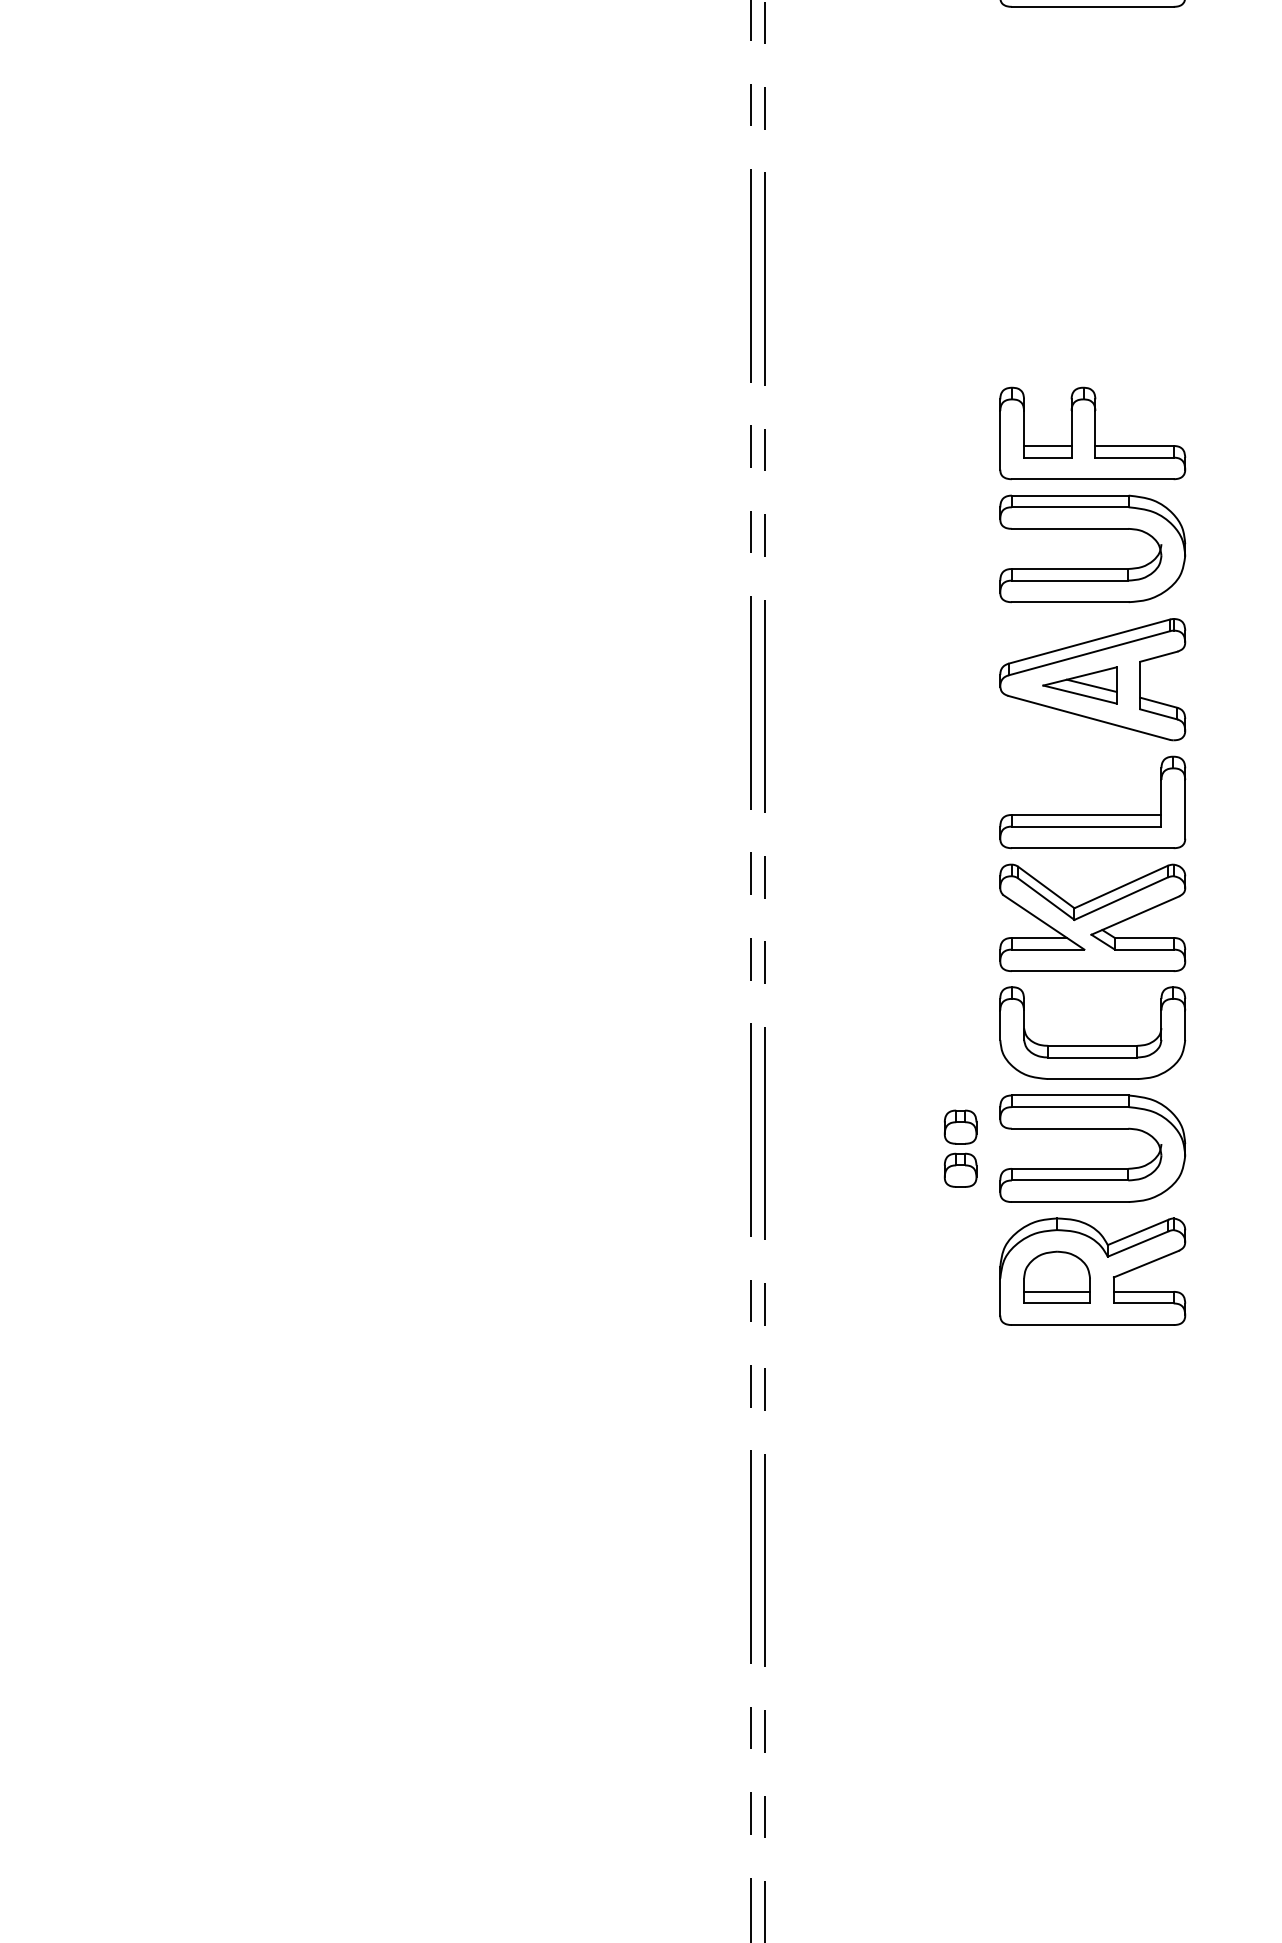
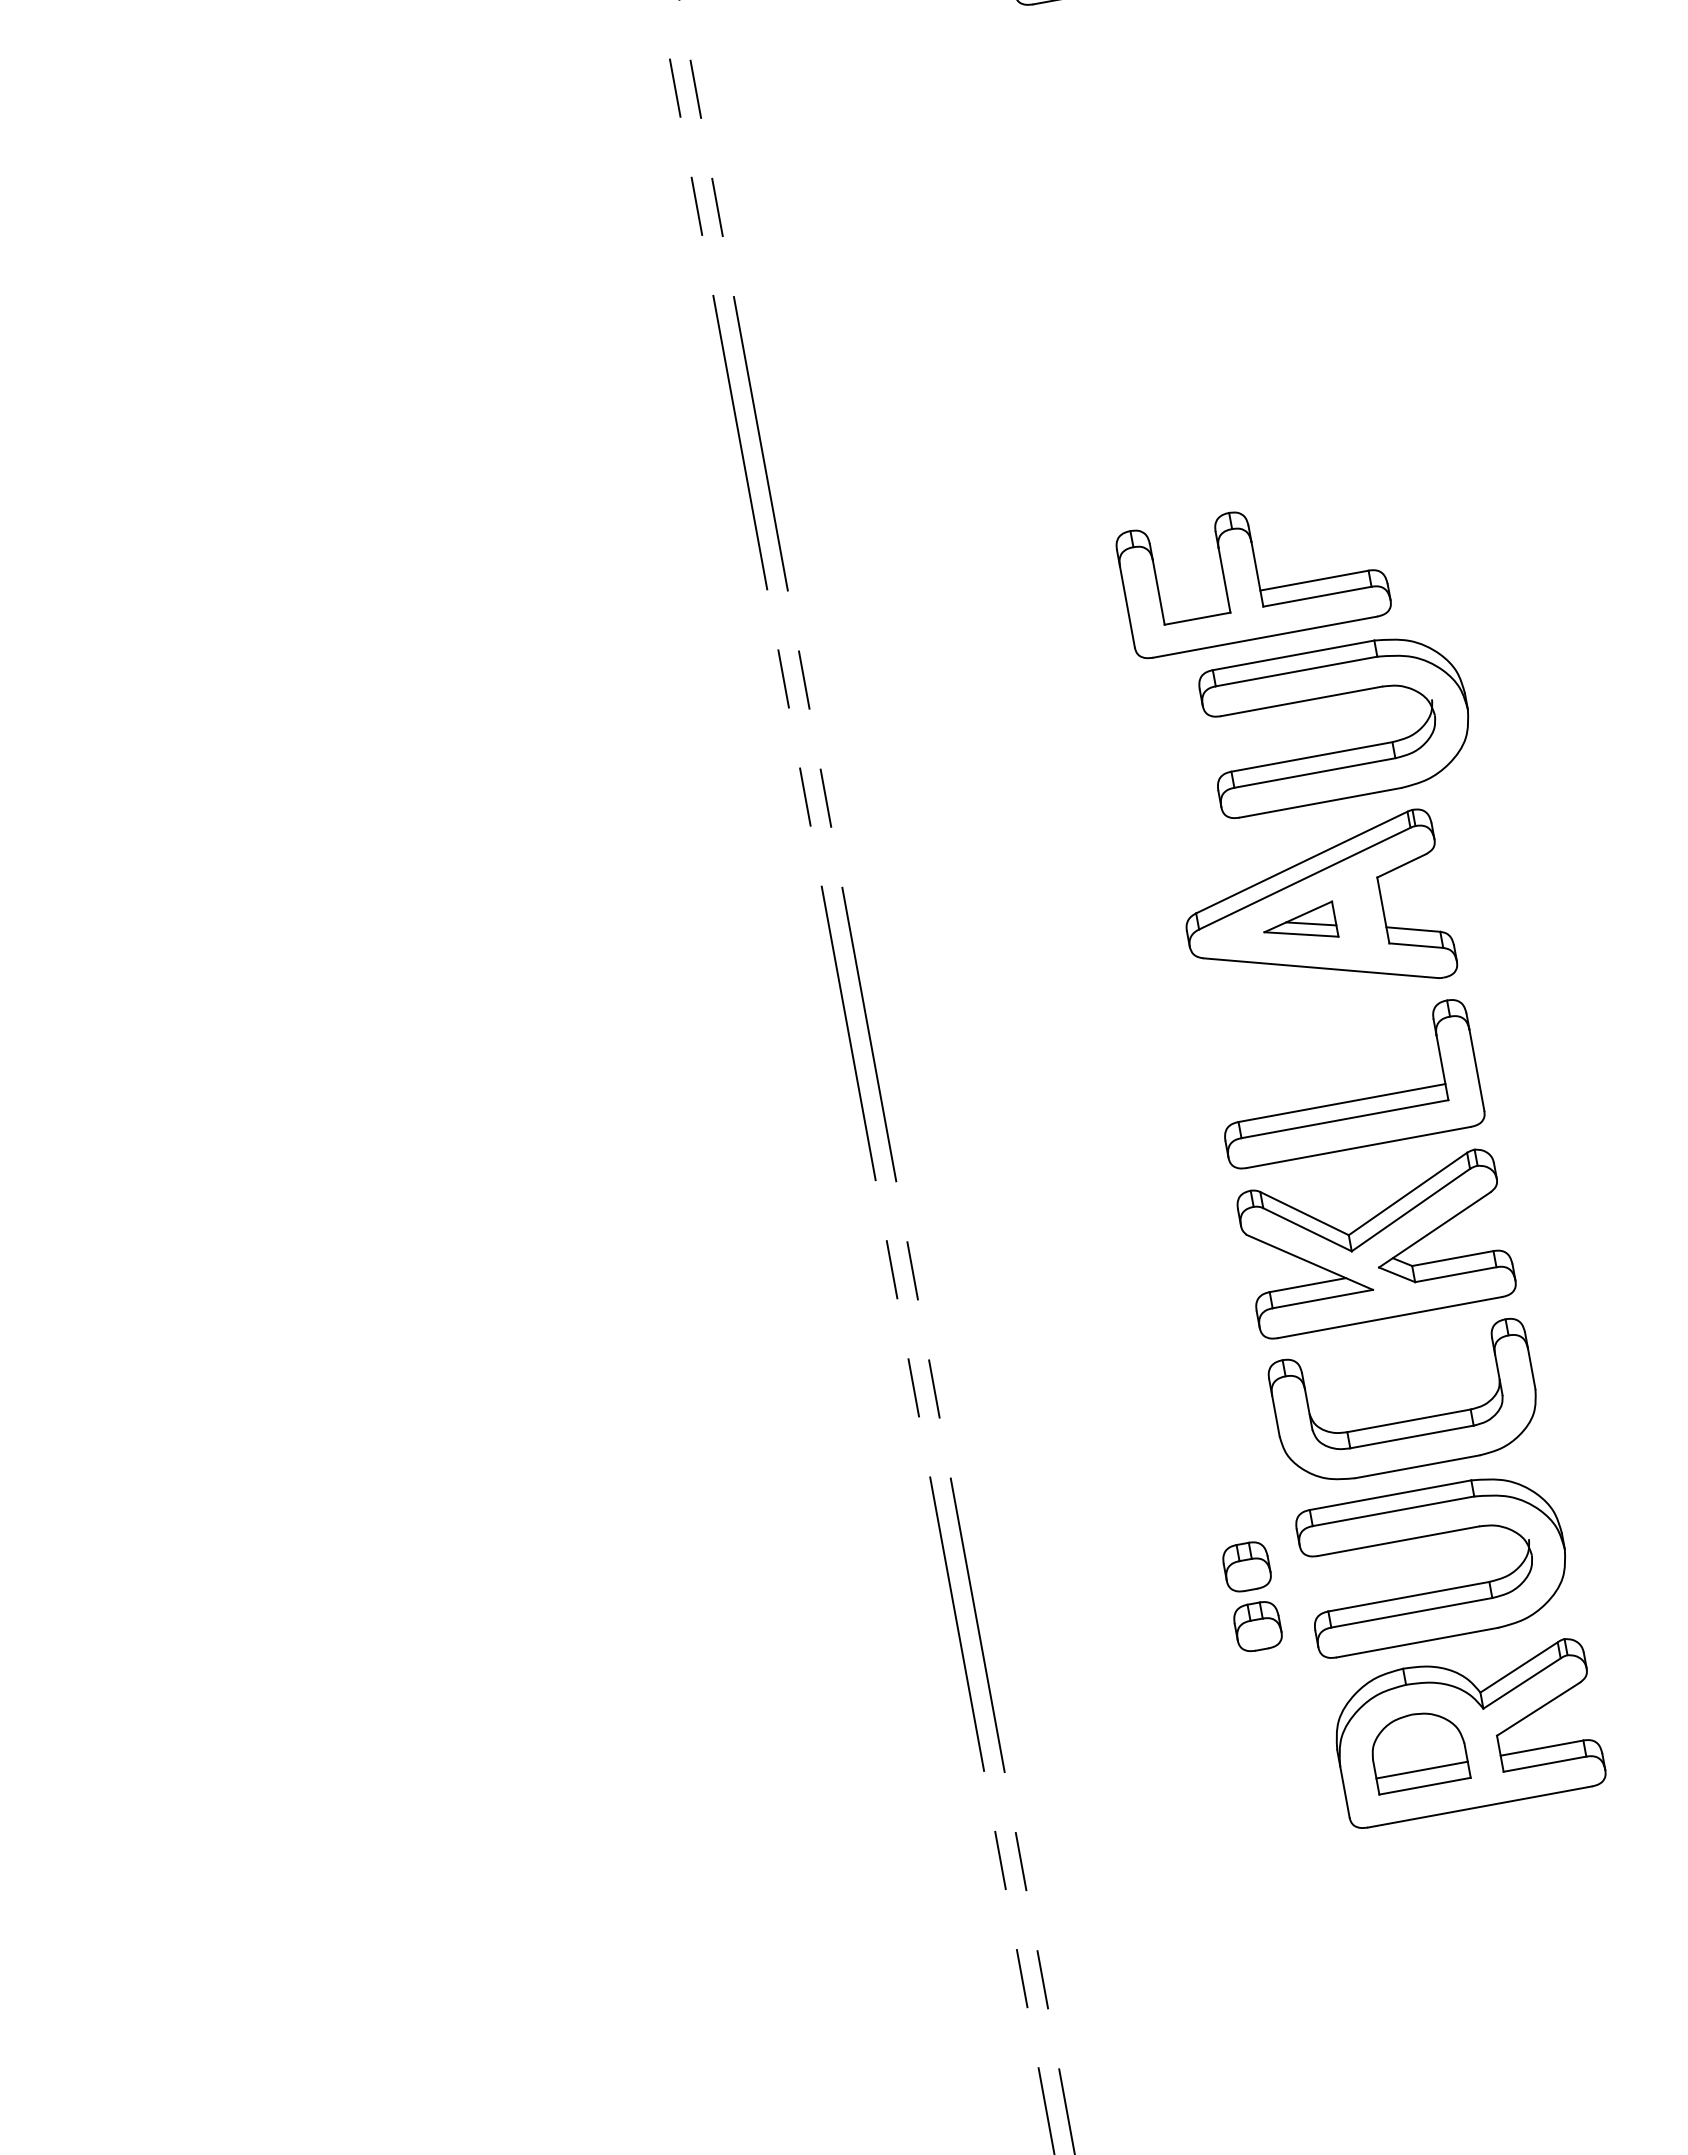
line: (1047, 446) -> (1194, 603), removed
part: (1092, 529) -> (1332, 696), moved
part: (1079, 685) -> (1299, 925), size x0.7

